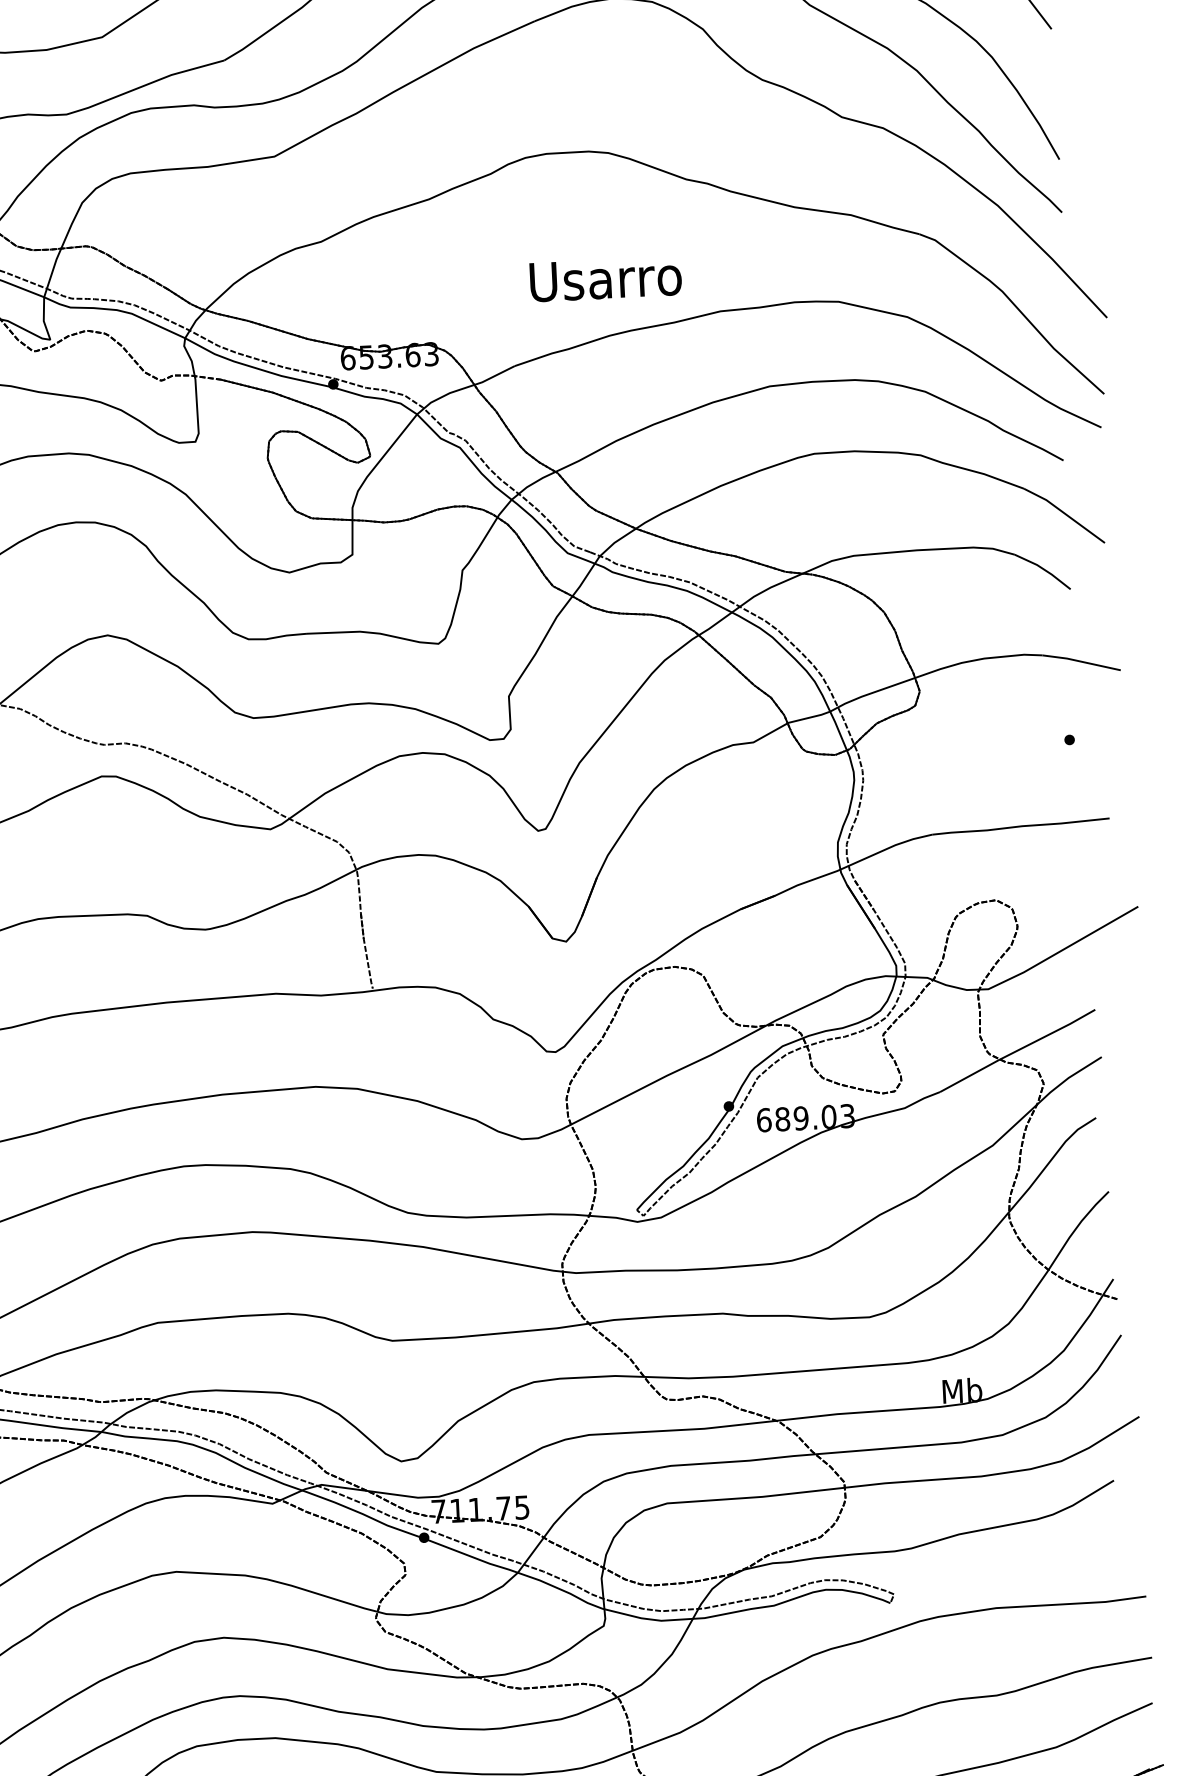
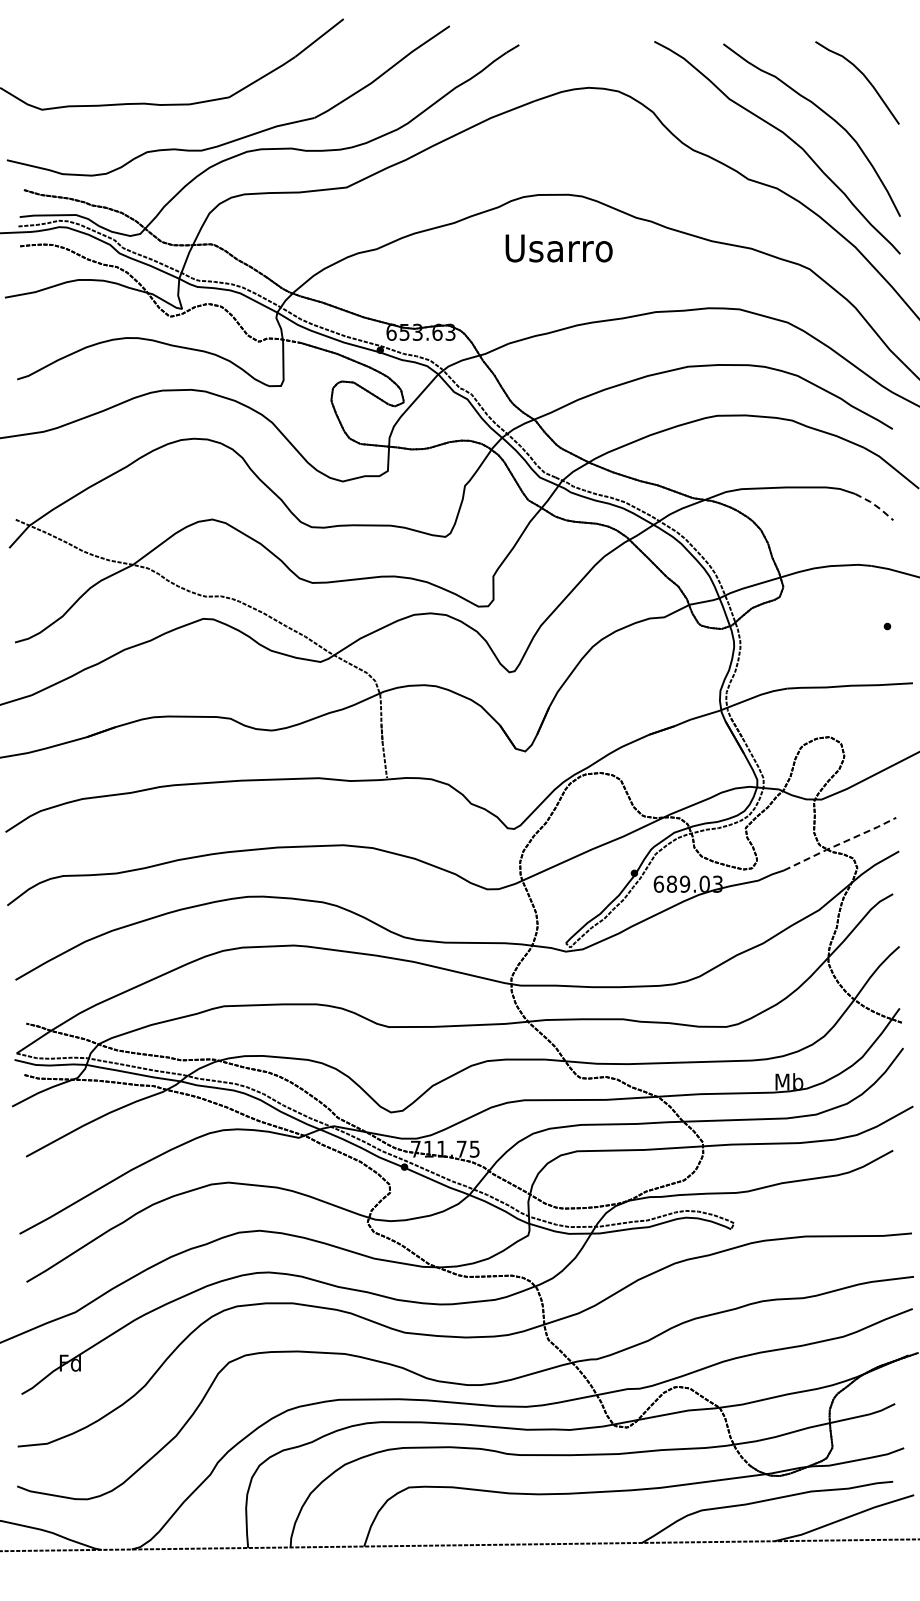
text: (604, 279) -> (558, 248), moved
line: (1044, 569) -> (875, 505), solid -> dashed
line: (1016, 1050) -> (839, 843), solid -> dashed

